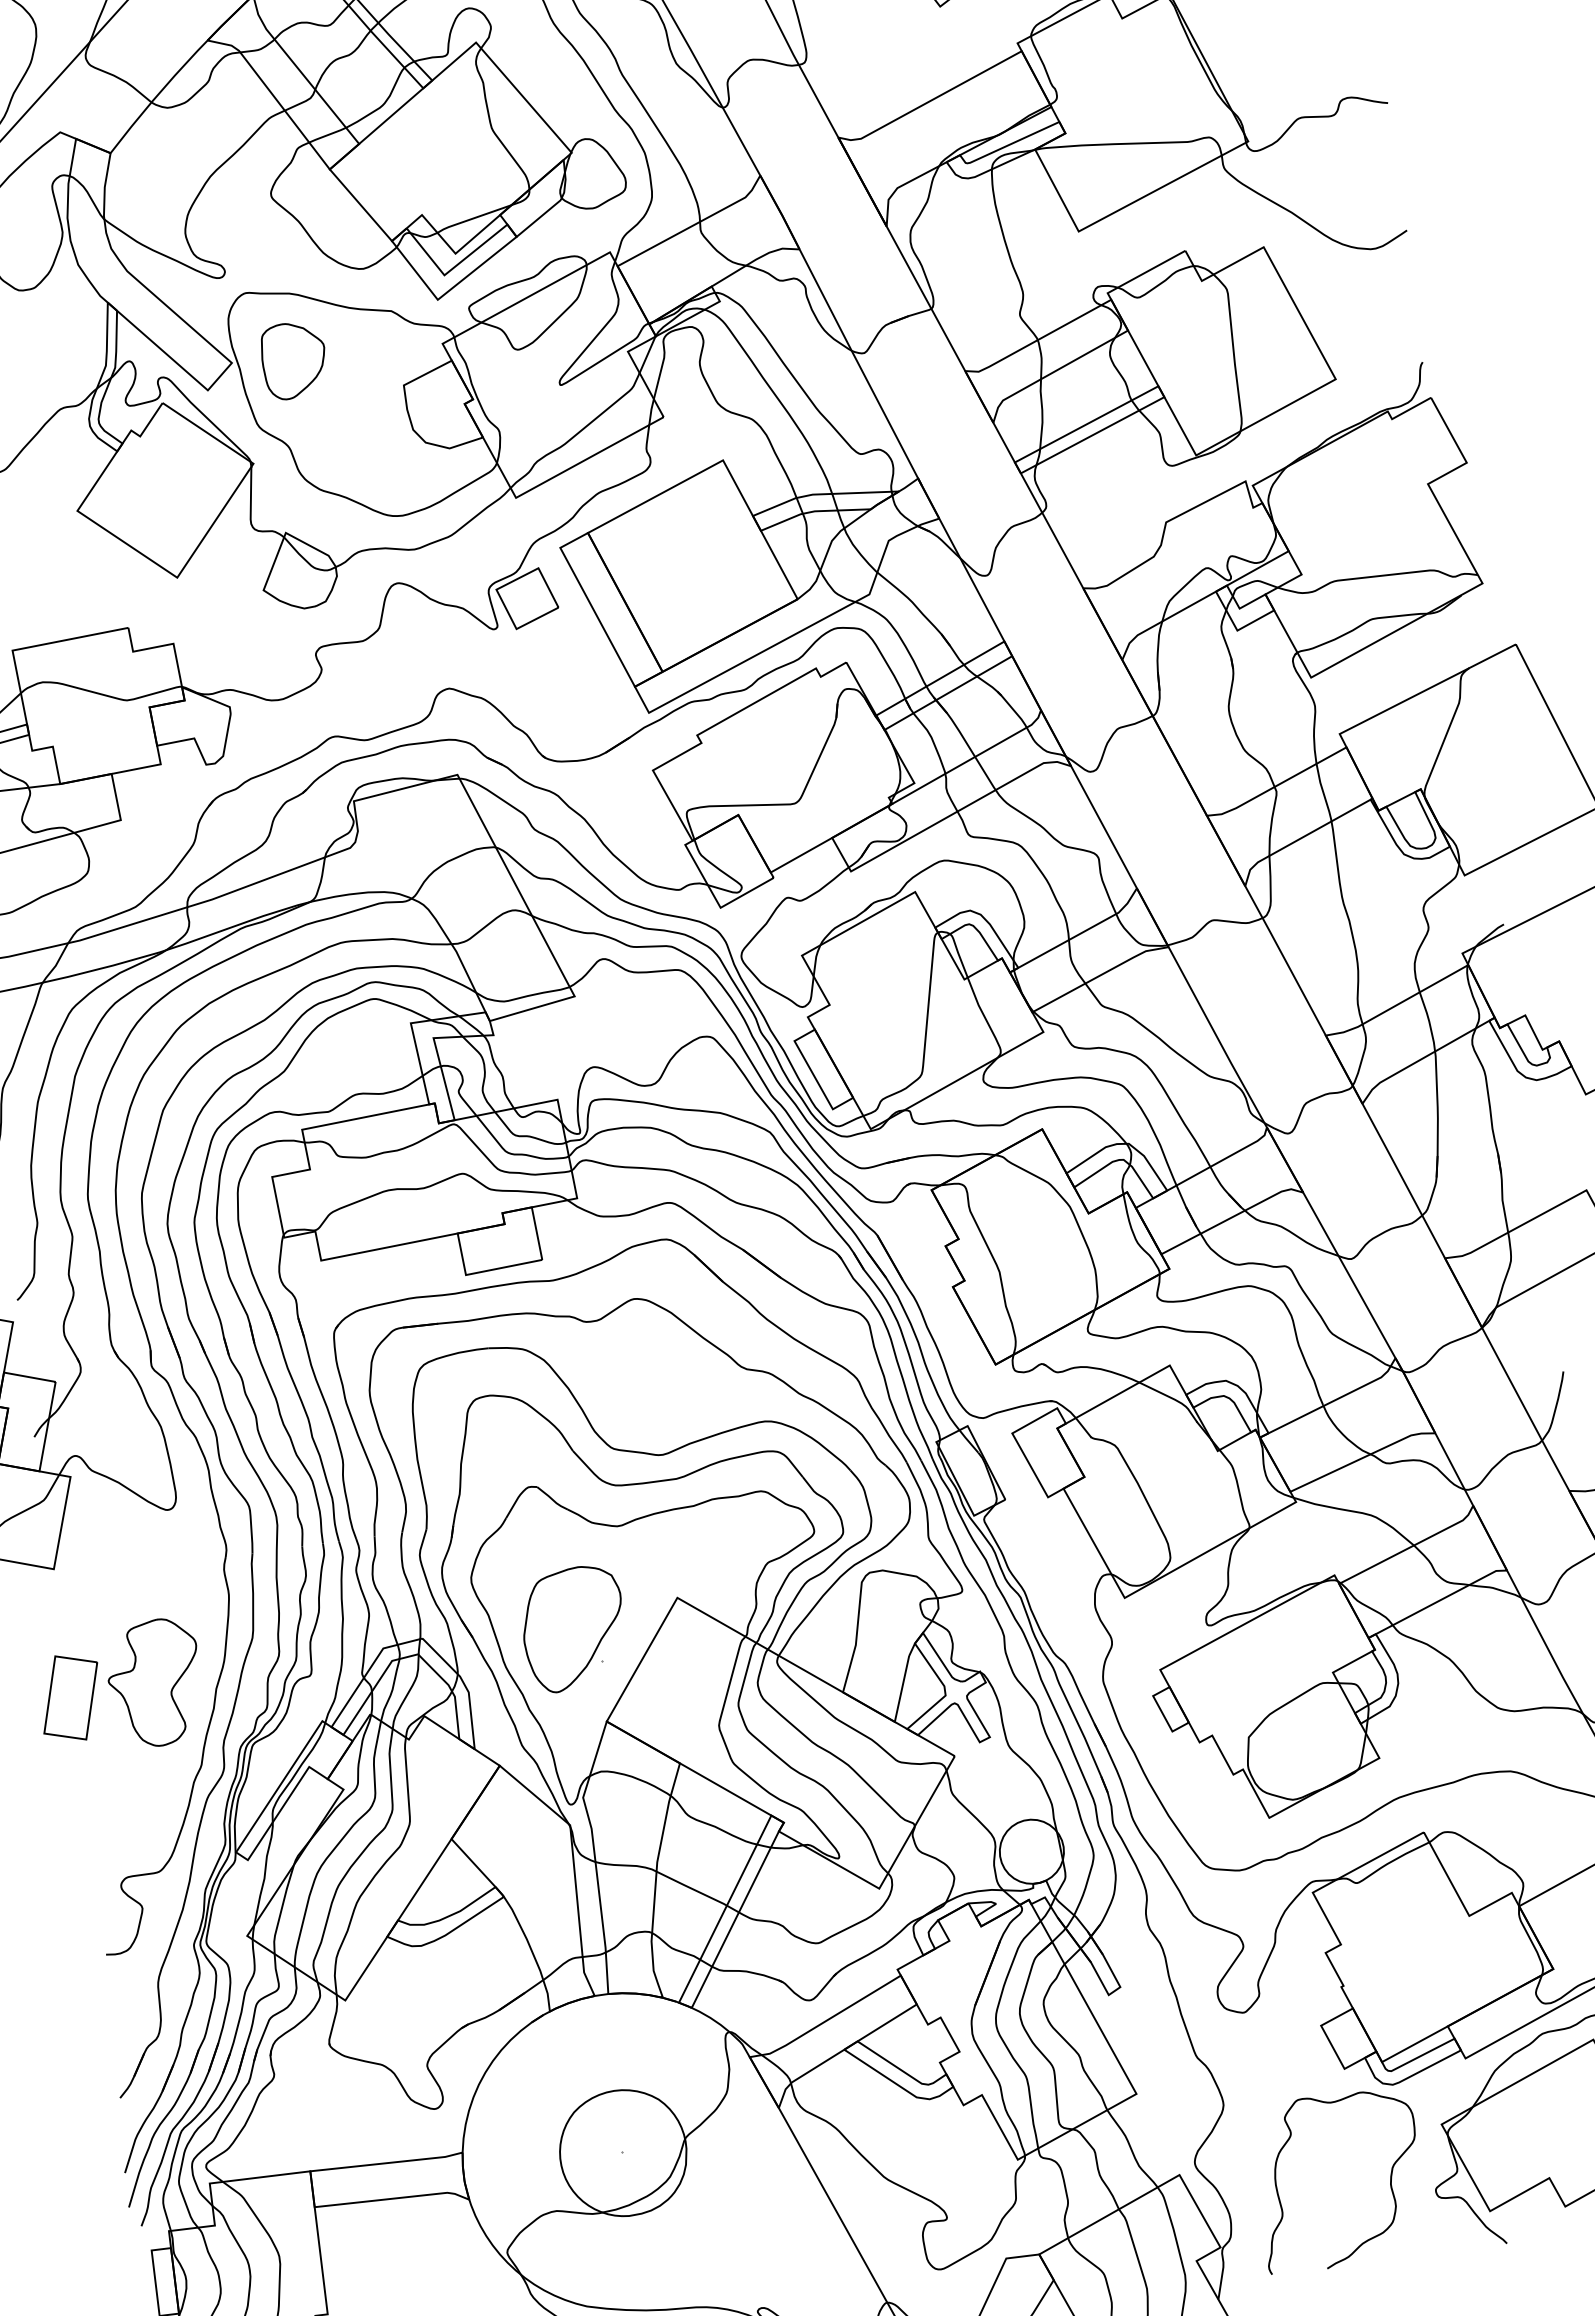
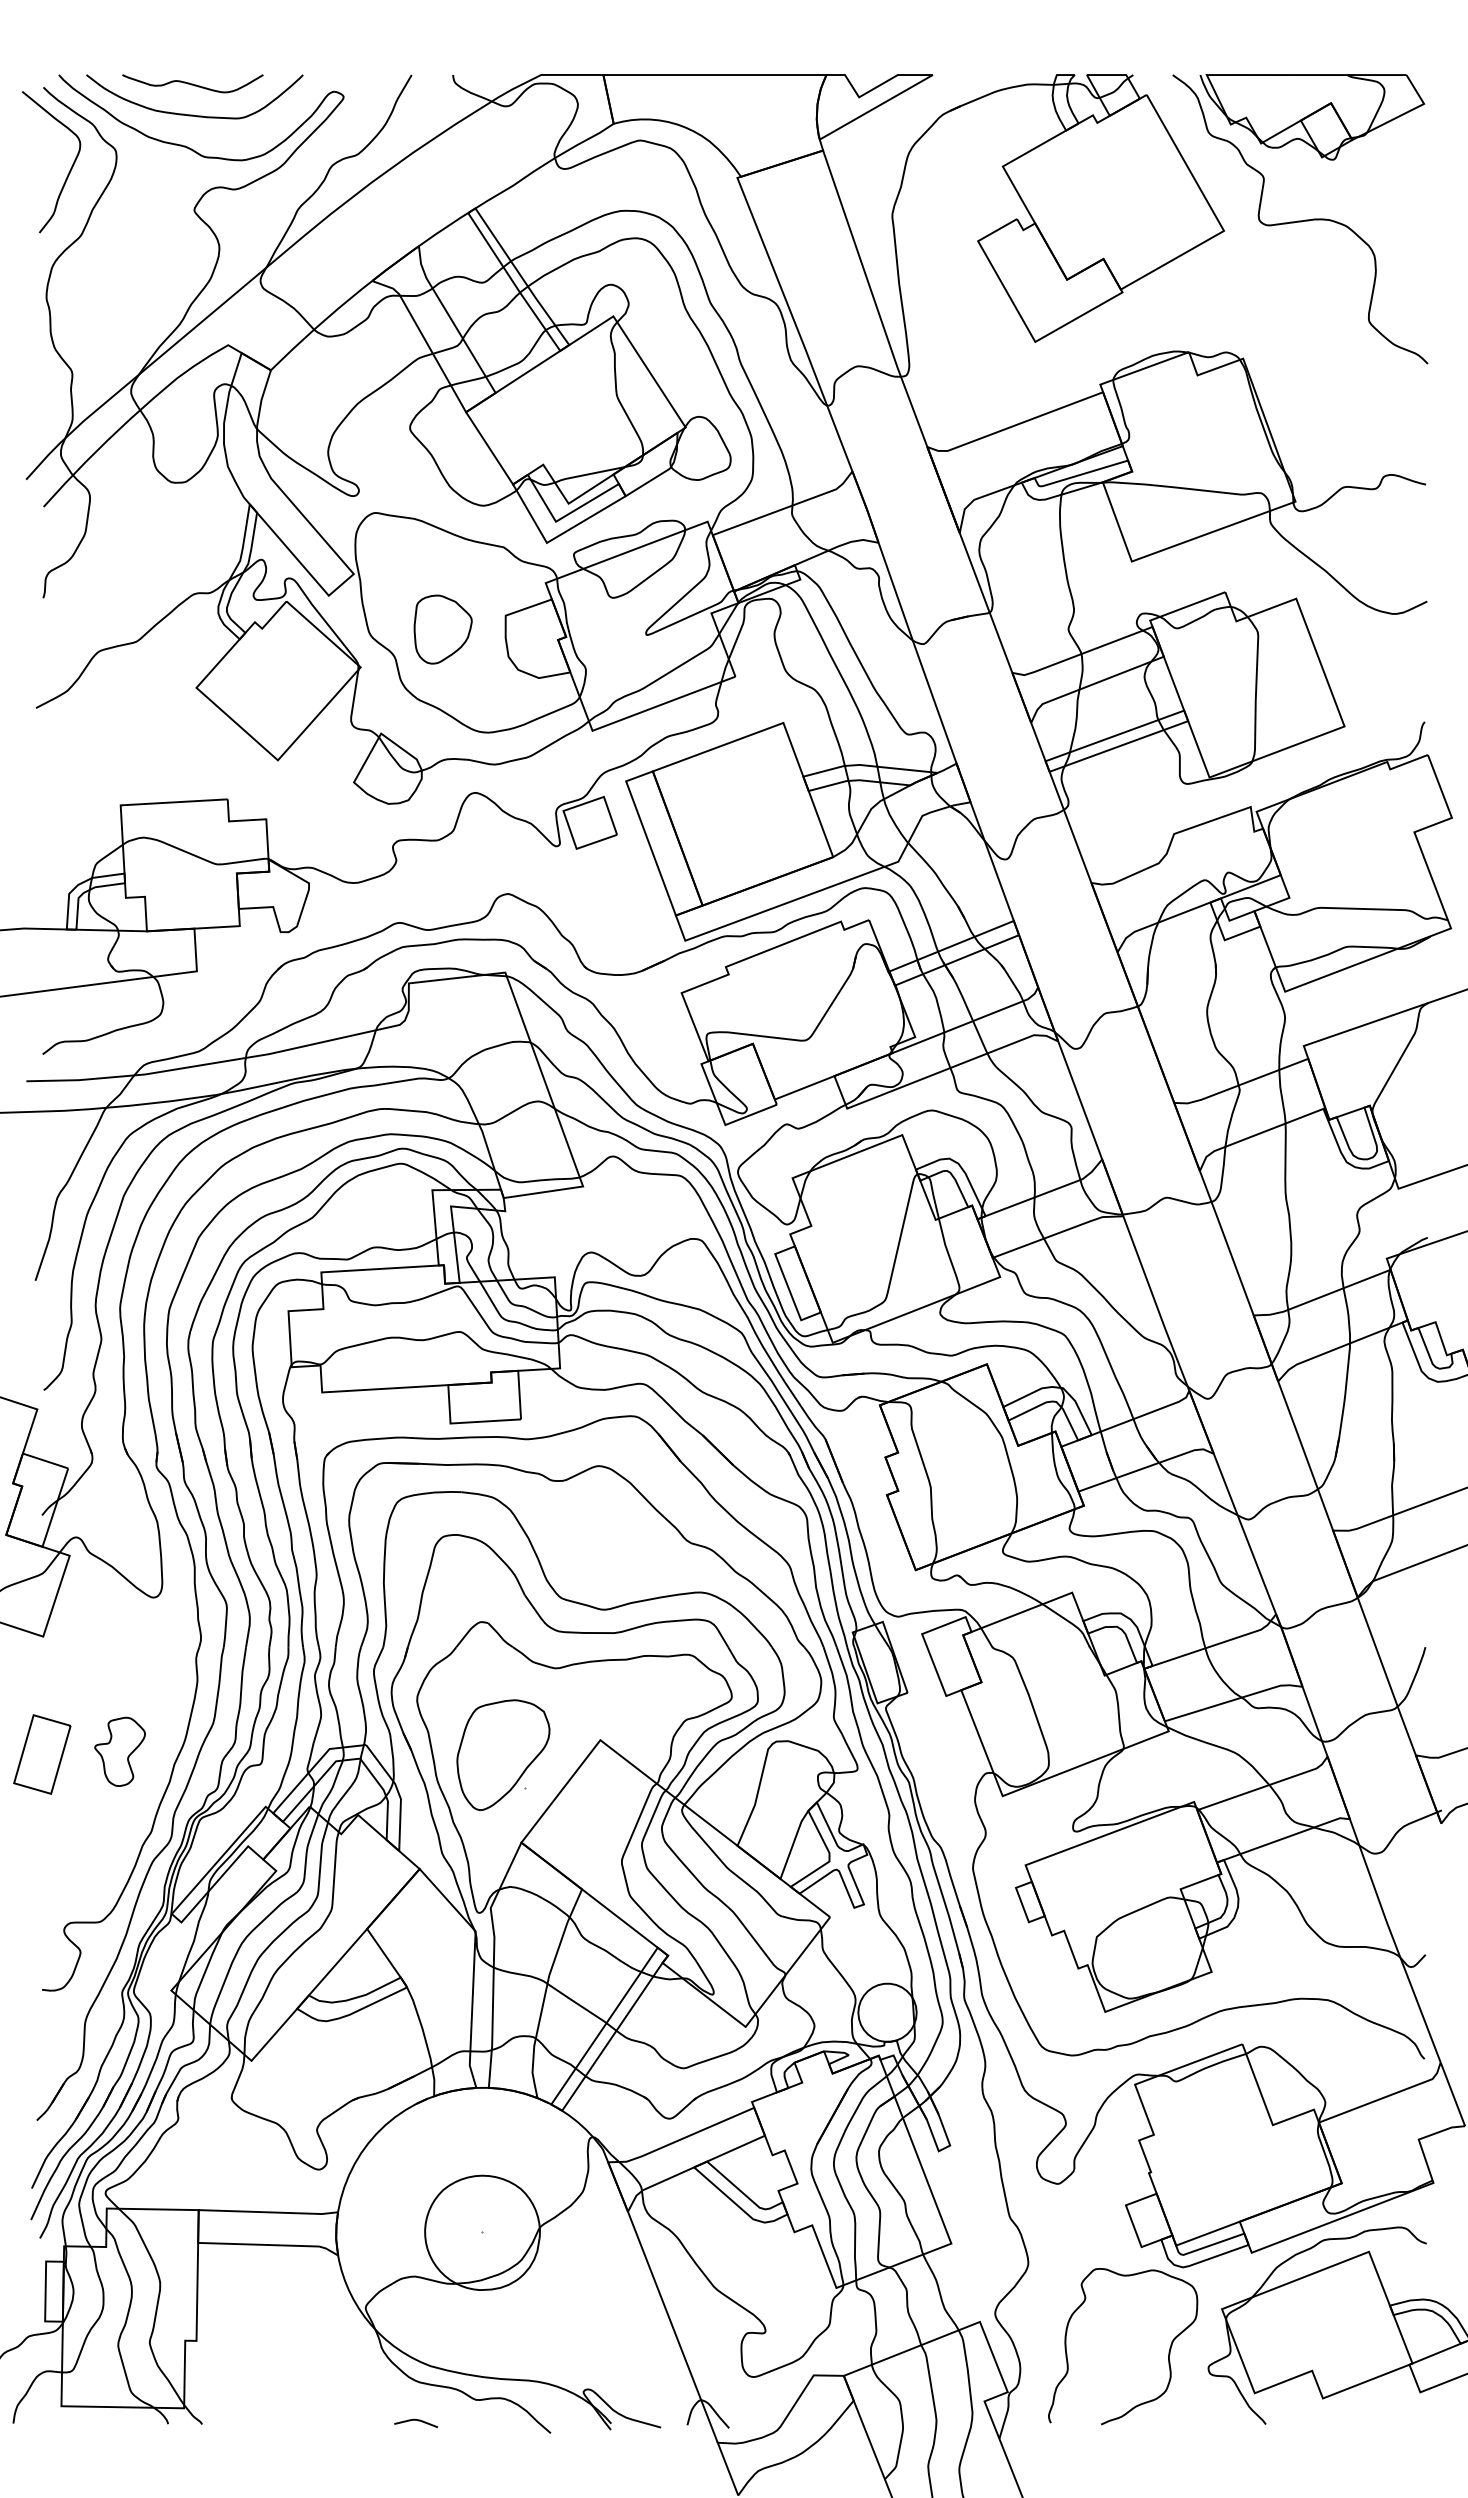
part: (293, 360) -> (442, 629), moved
part: (154, 1682) -> (119, 1751), size x0.6

